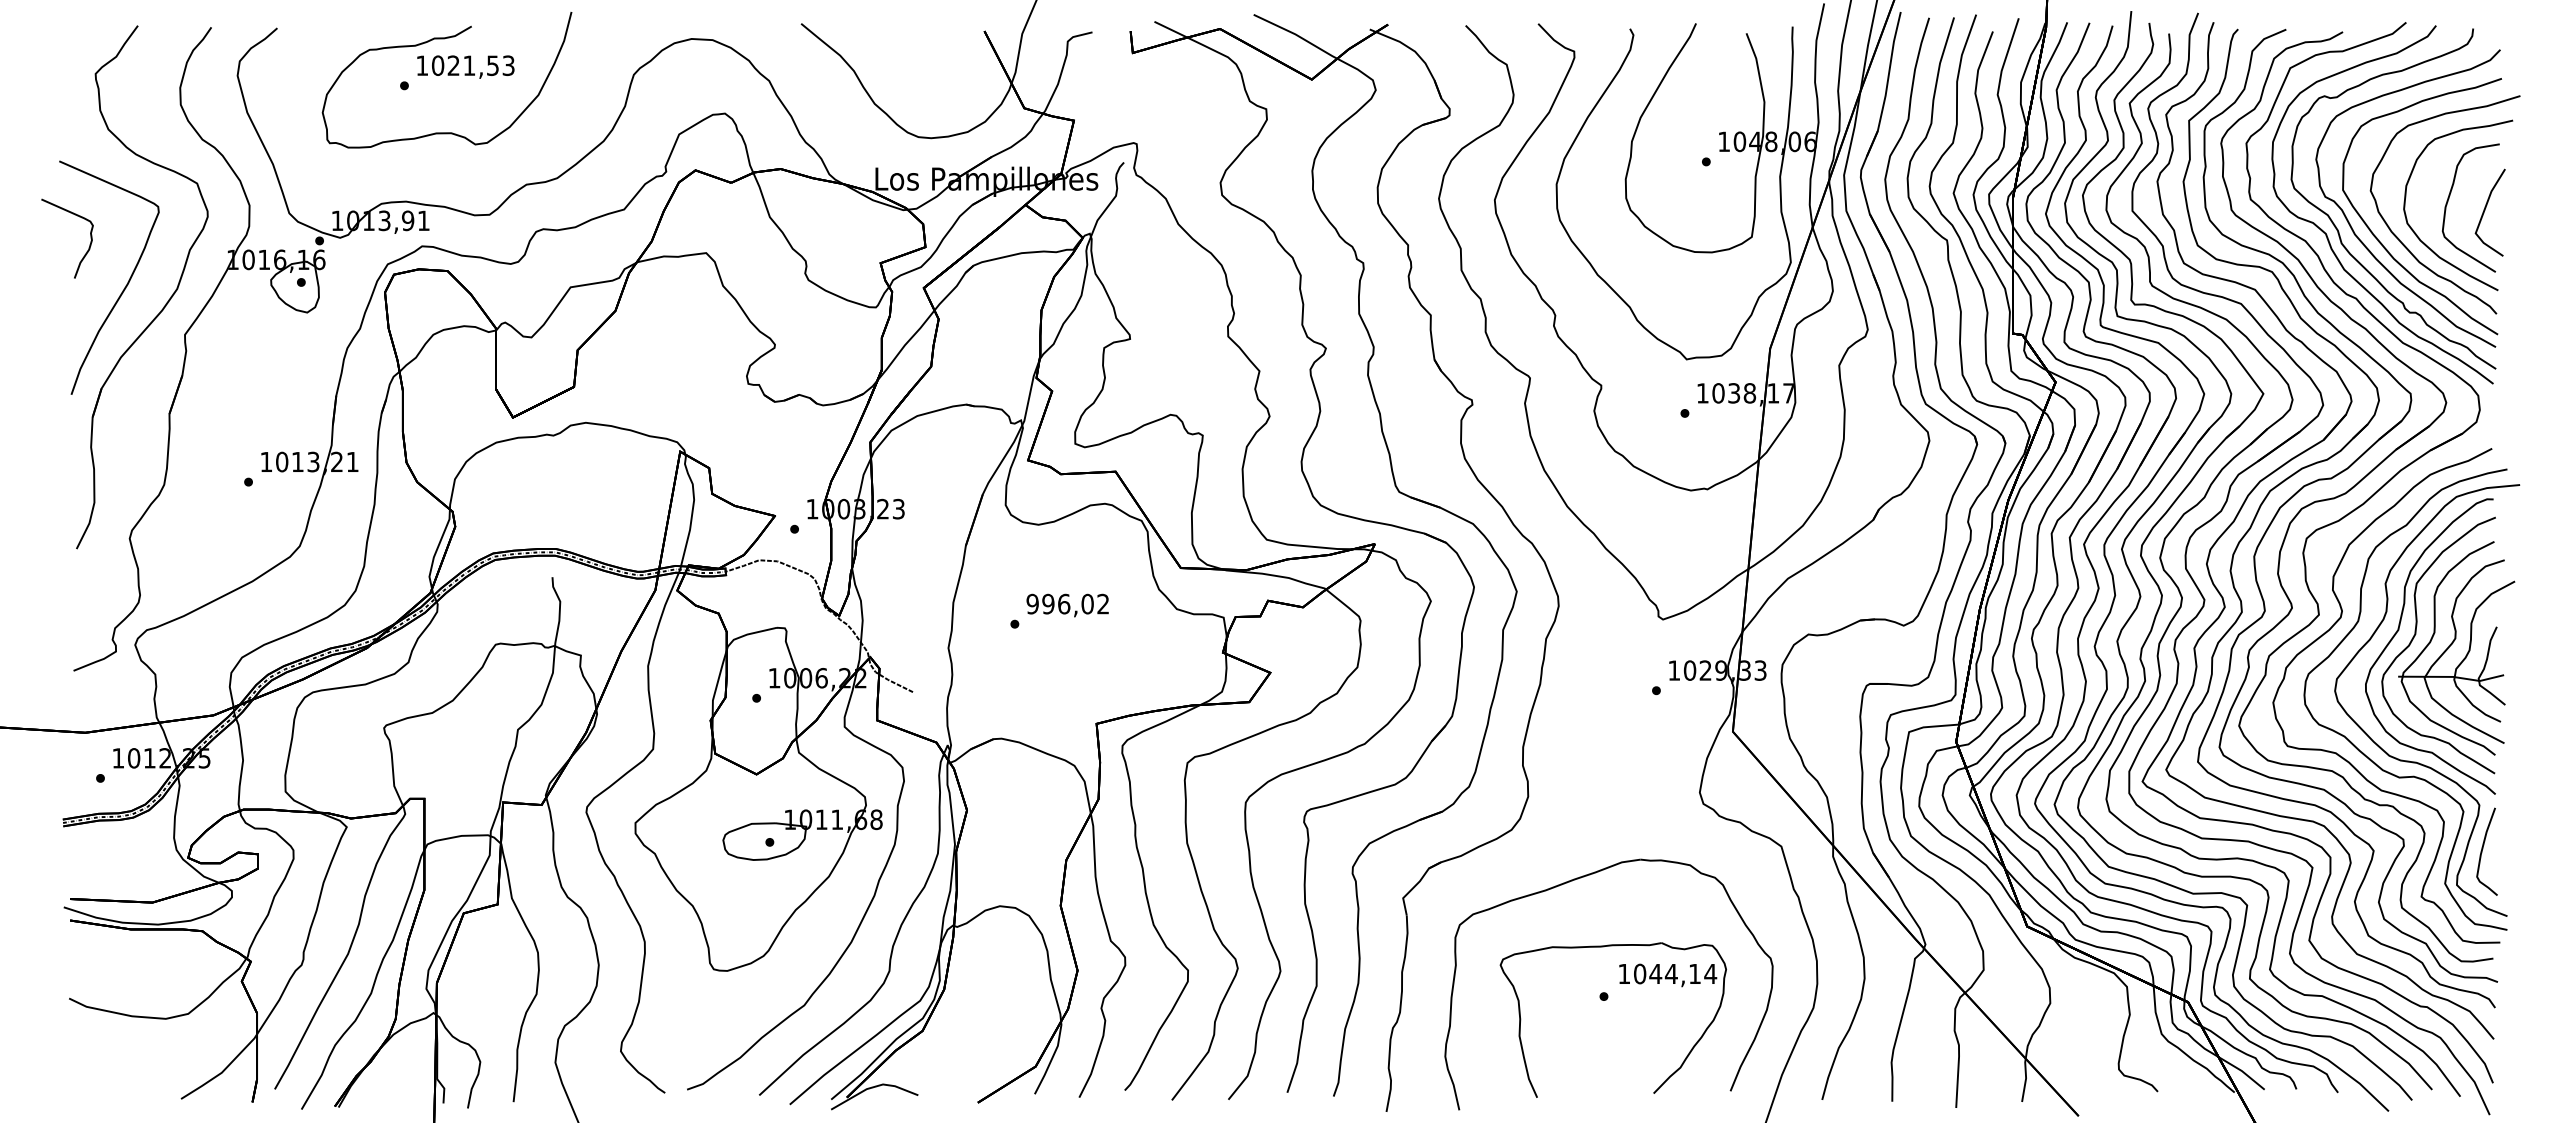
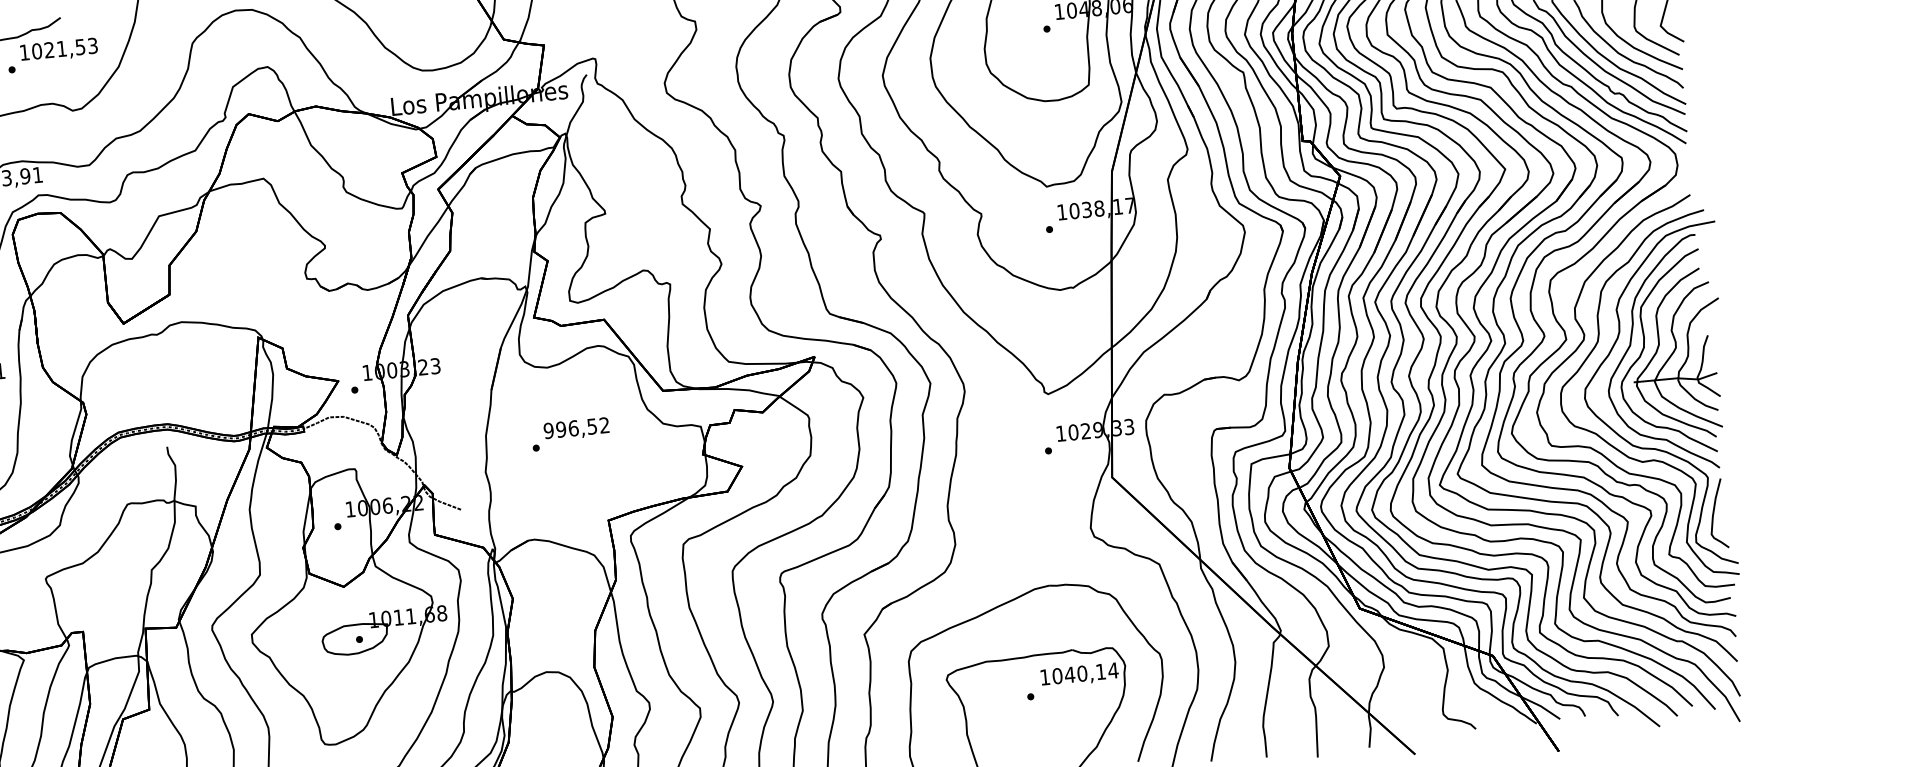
text: (1087, 603) -> (592, 426), 996,02 -> 996,52
text: (1670, 973) -> (1081, 673), 1044,14 -> 1040,14

